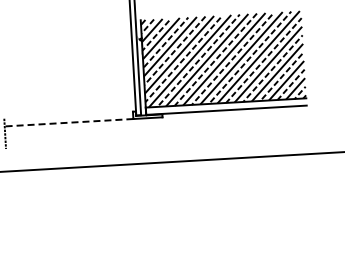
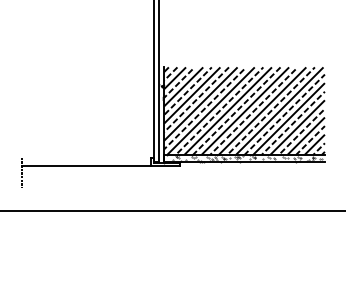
hatch: (226, 106) -> (244, 158), added
line: (68, 122) -> (86, 165), dashed -> solid

